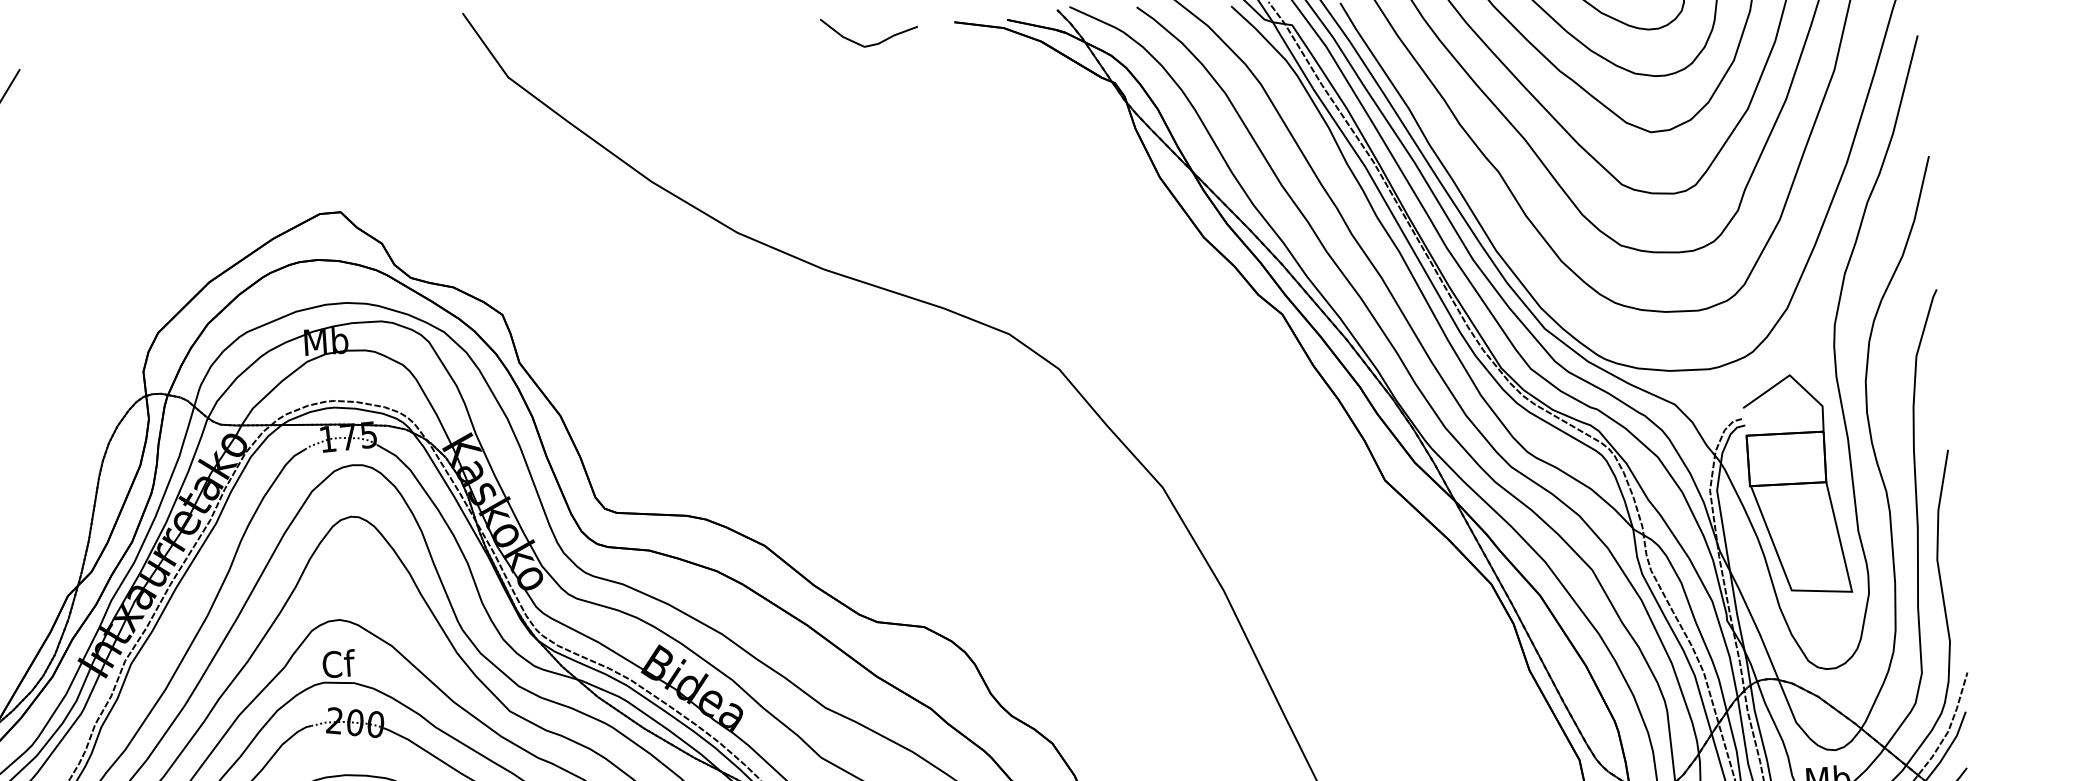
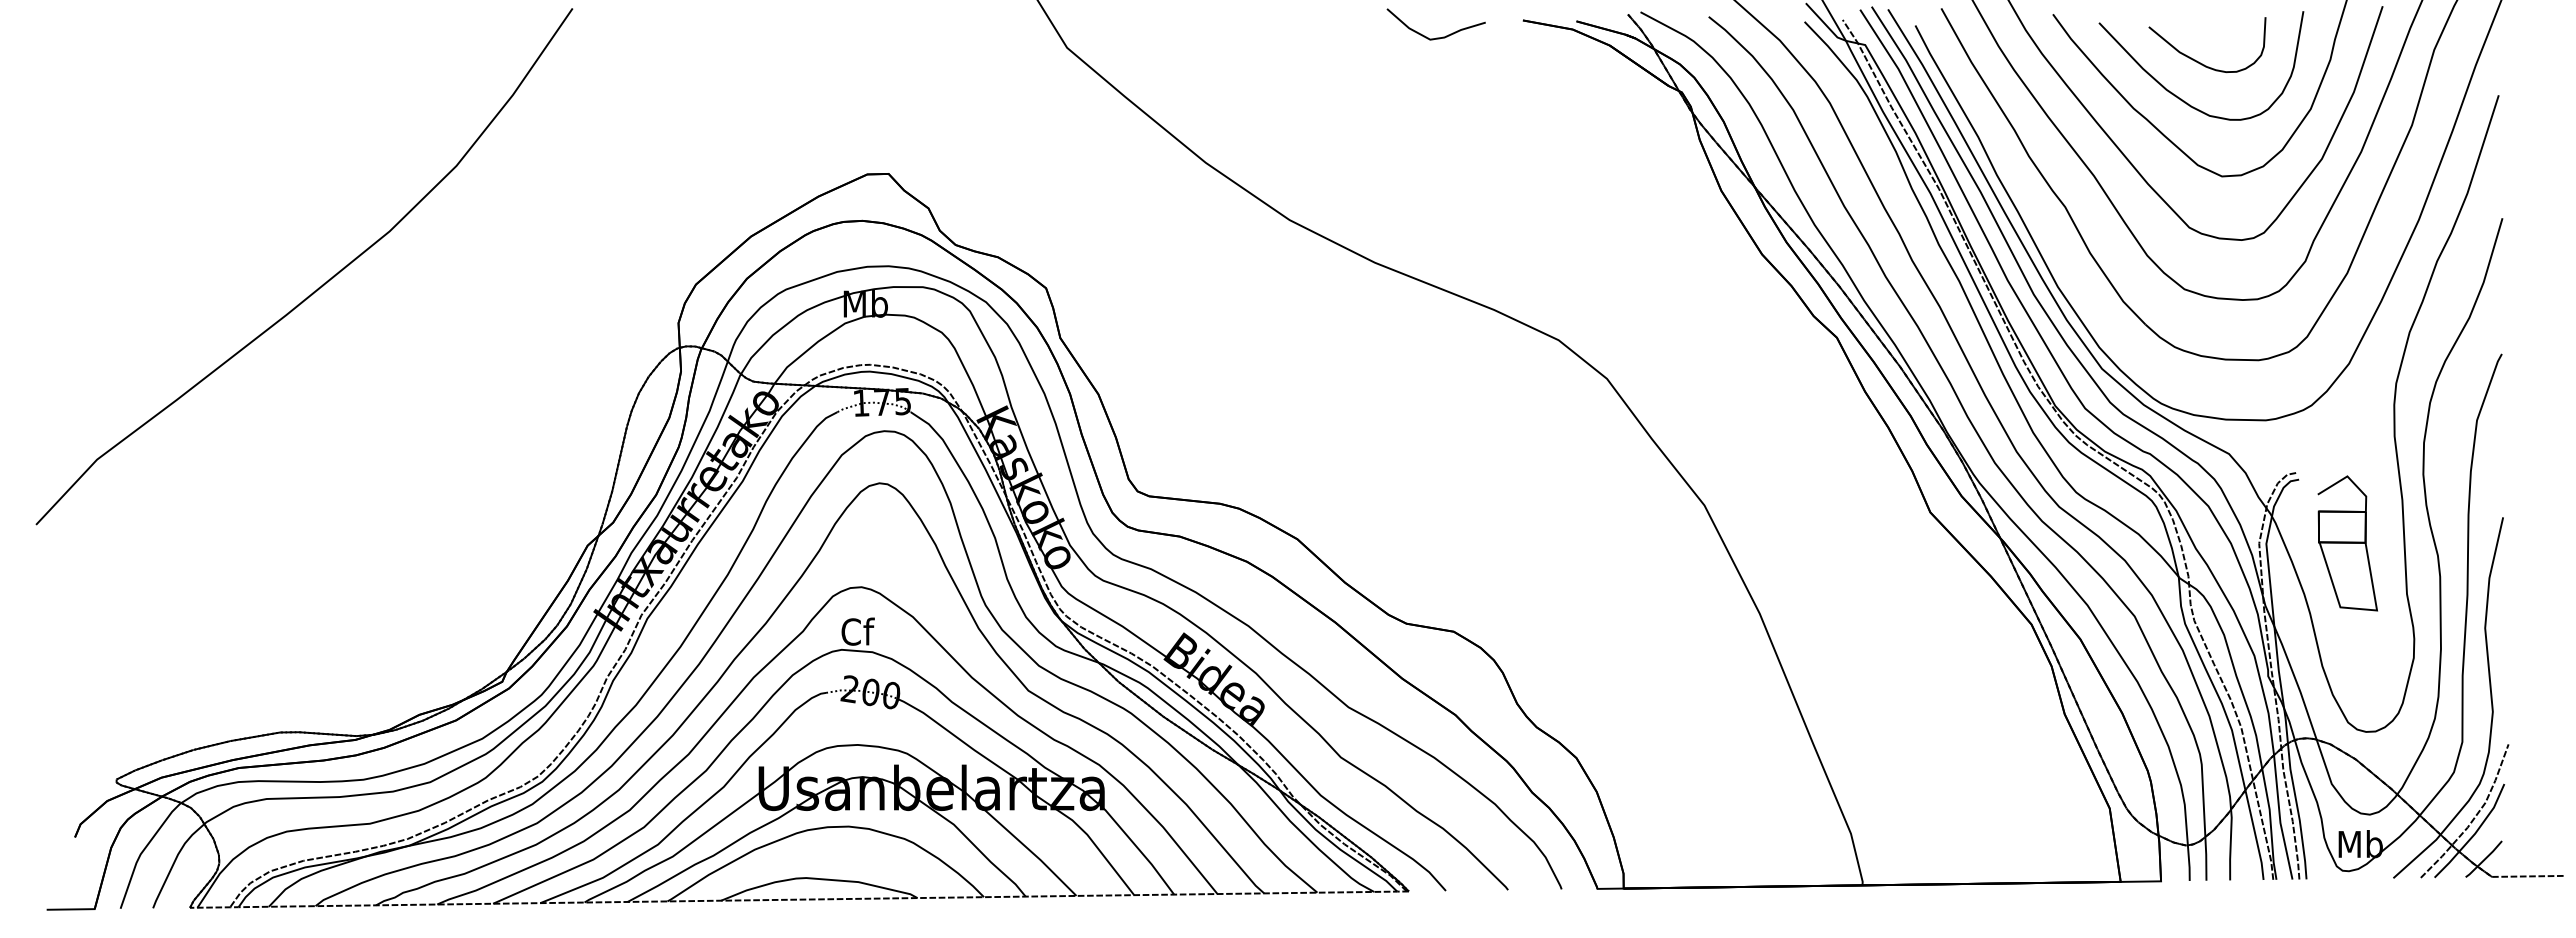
part: (1796, 485) -> (2347, 543), size x0.6

